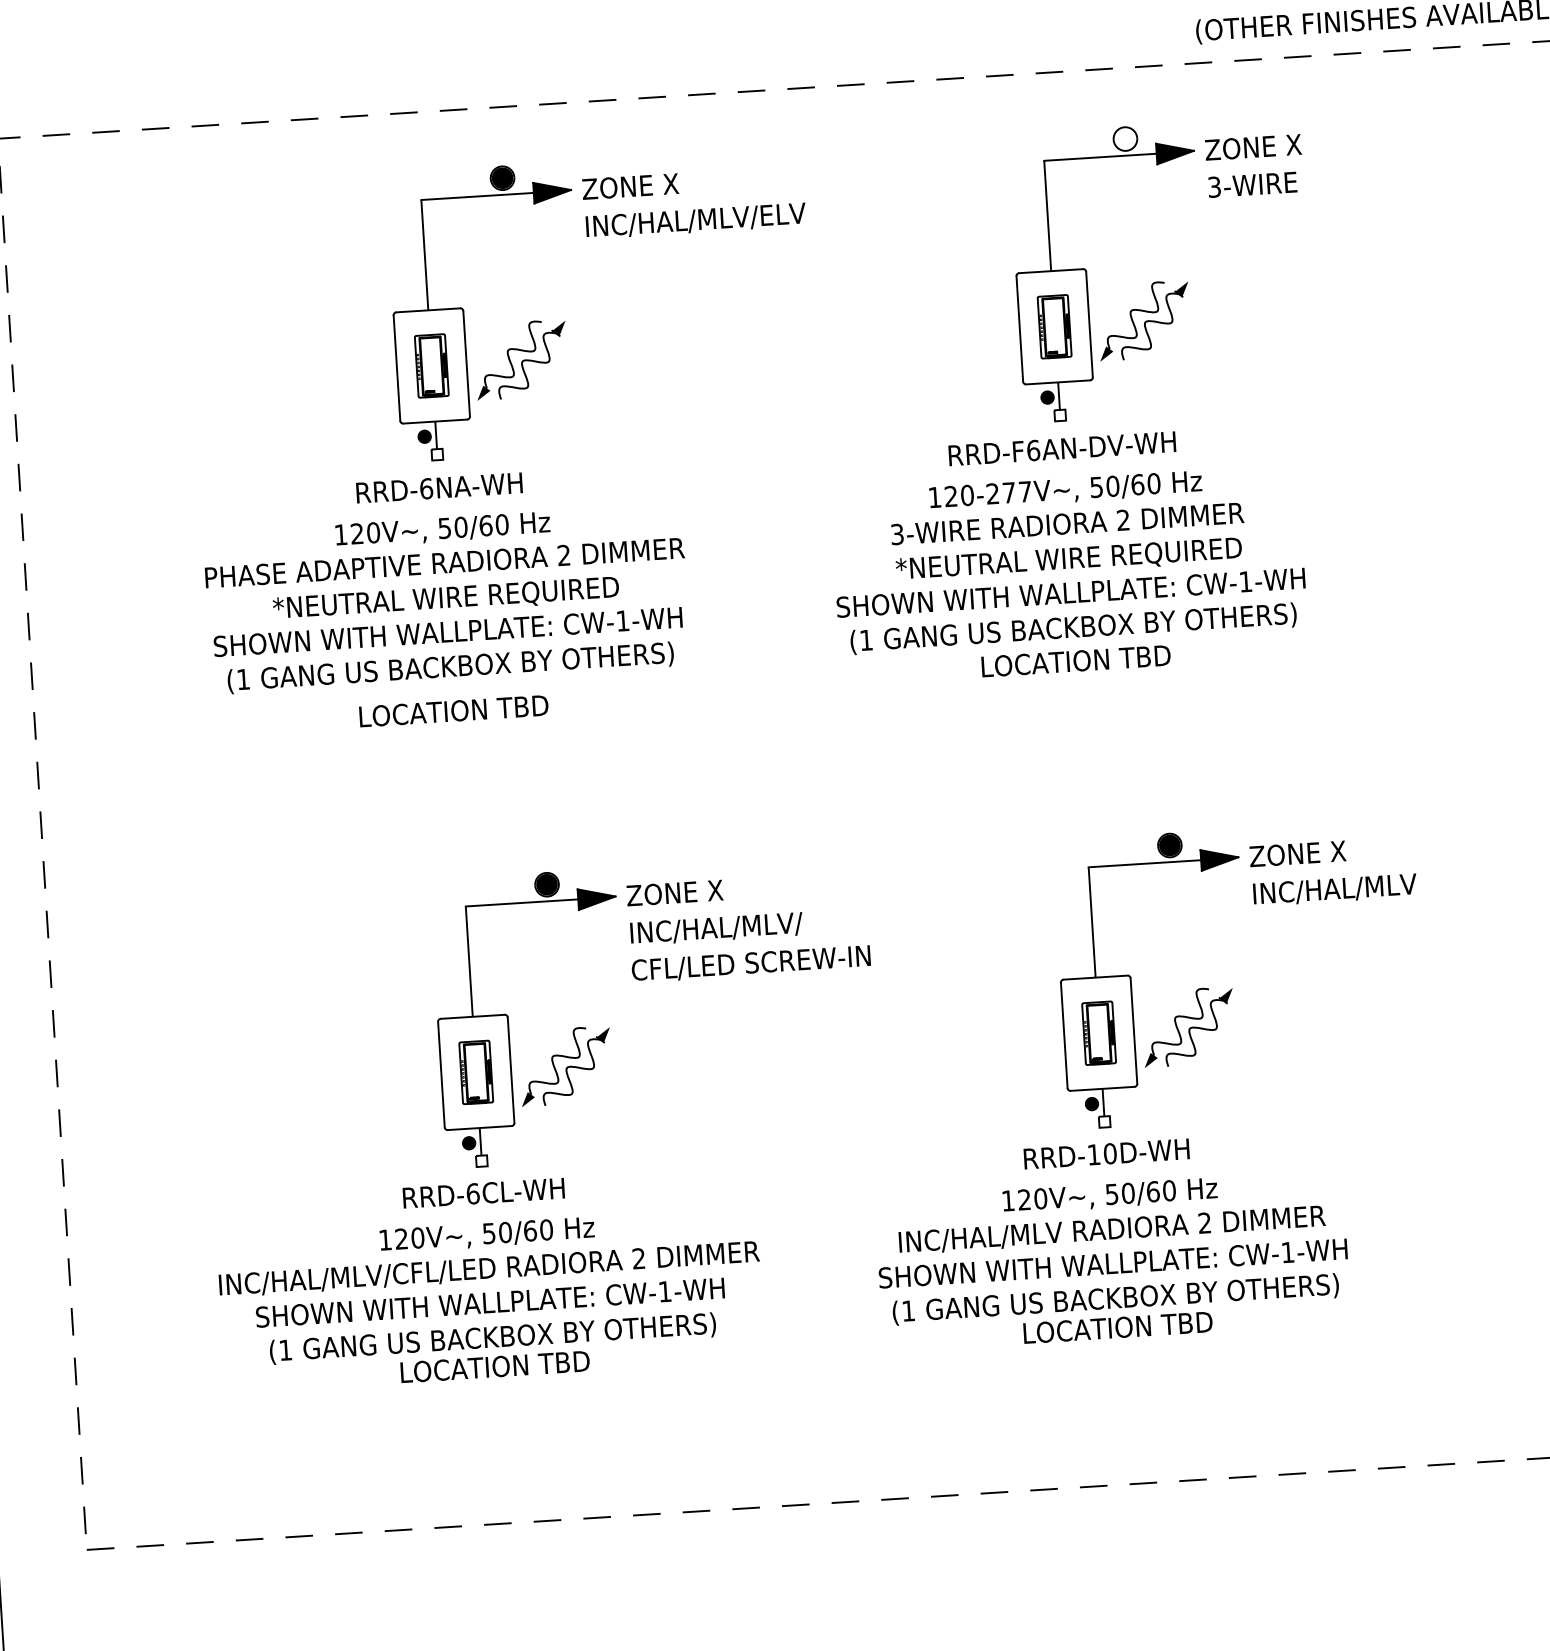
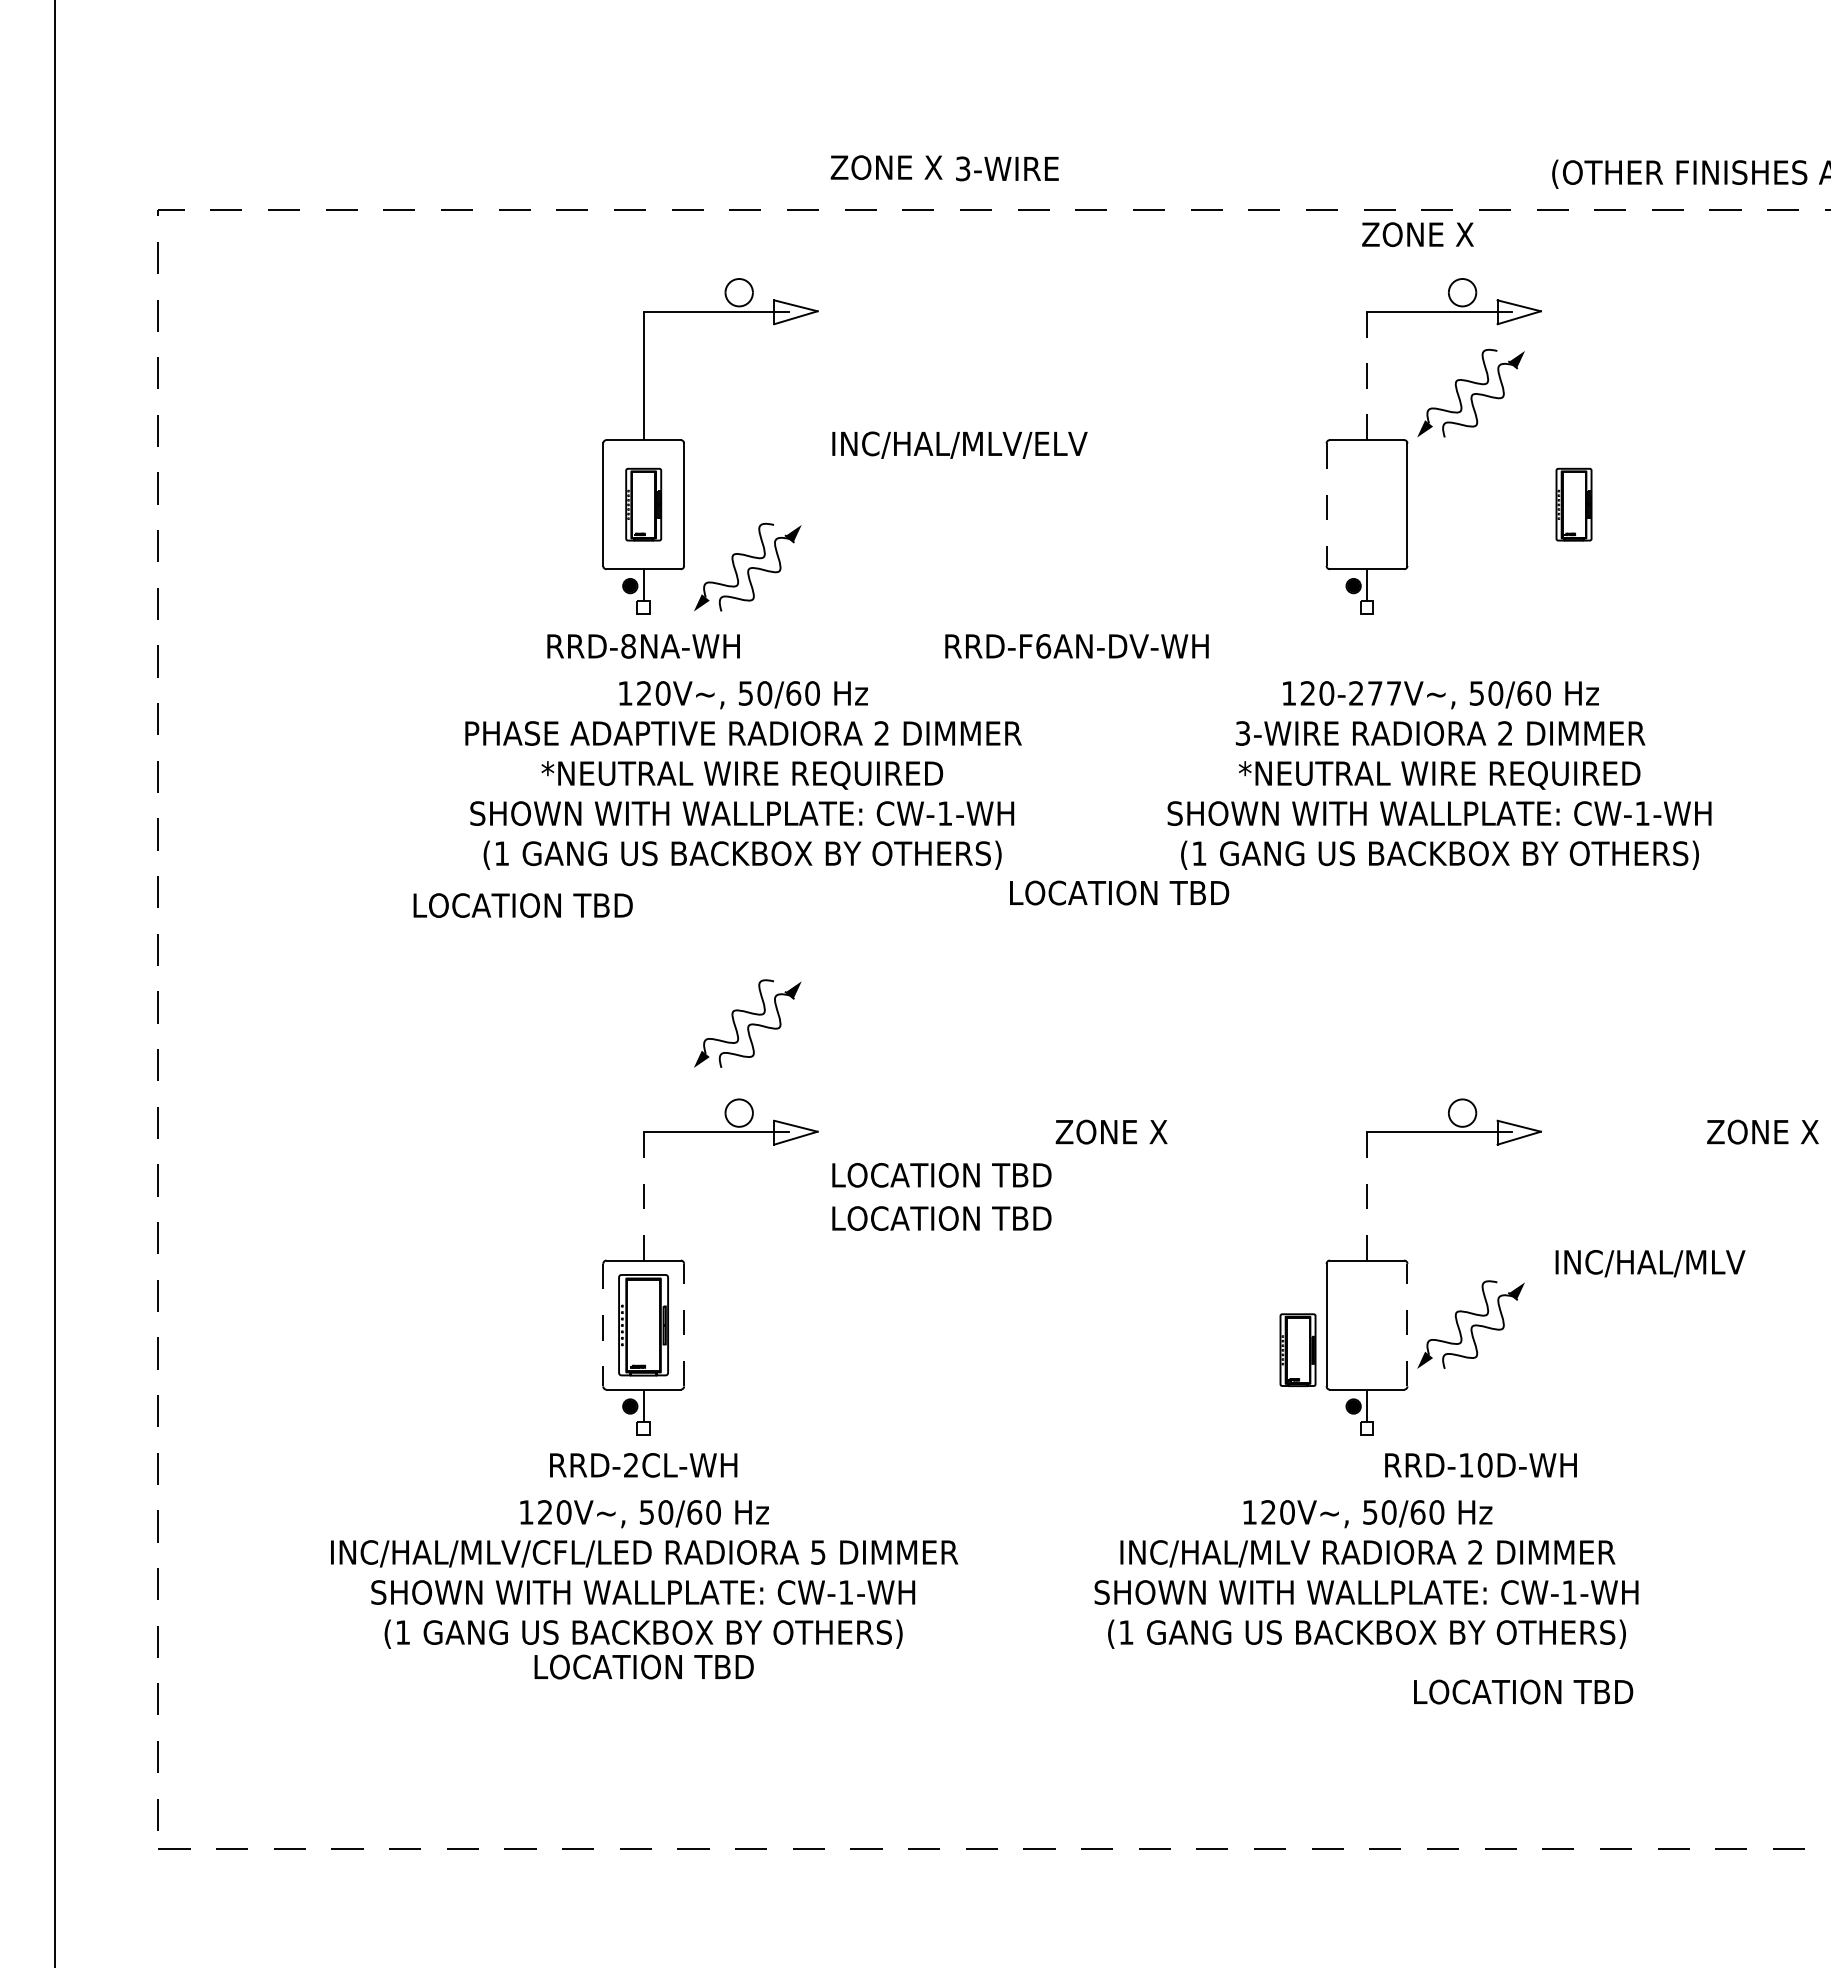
text: (1252, 147) -> (1417, 234), moved
fill: (1174, 153) -> (1518, 312), removed
fill: (501, 178) -> (738, 292), removed
text: (1252, 184) -> (1007, 168), moved
text: (630, 186) -> (886, 167), moved
fill: (552, 192) -> (795, 312), removed
line: (1048, 215) -> (1367, 375), solid -> dashed
text: (695, 220) -> (959, 444), moved
part: (1143, 320) -> (1470, 392), moved
part: (1054, 326) -> (1573, 504), moved
line: (1019, 329) -> (1326, 505), solid -> dashed
part: (521, 359) -> (747, 566), moved
text: (1061, 448) -> (1076, 646), moved
text: (426, 488) -> (628, 646), RRD-6NA-WH -> RRD-8NA-WH
text: (1068, 560) -> (1439, 775), moved
text: (447, 599) -> (743, 775), moved
text: (1076, 660) -> (1119, 892), moved
text: (453, 711) -> (522, 905), moved
fill: (1169, 844) -> (1462, 1112), removed
text: (1297, 853) -> (1762, 1131), moved
fill: (1219, 859) -> (1518, 1132), removed
fill: (546, 884) -> (738, 1112), removed
text: (1335, 889) -> (1650, 1263), moved
text: (674, 892) -> (1111, 1131), moved
fill: (596, 898) -> (795, 1132), removed
line: (1092, 921) -> (1367, 1195), solid -> dashed
text: (726, 928) -> (943, 1176), INC/HAL/MLV/ -> LOCATION TBD
line: (469, 960) -> (643, 1195), solid -> dashed
text: (751, 963) -> (969, 1219), CFL/LED SCREW-IN -> LOCATION TBD
line: (1133, 1030) -> (1407, 1324), solid -> dashed
part: (1098, 1032) -> (1297, 1349), moved
part: (565, 1066) -> (747, 1023), moved
line: (511, 1069) -> (684, 1324), solid -> dashed
part: (476, 1071) -> (643, 1324), size x1.4
line: (441, 1074) -> (603, 1325), solid -> dashed
text: (1106, 1154) -> (1480, 1465), moved
text: (473, 1193) -> (631, 1465), RRD-6CL-WH -> RRD-2CL-WH
text: (639, 1258) -> (818, 1552), 2 -> 5
text: (1118, 1327) -> (1523, 1691), moved

